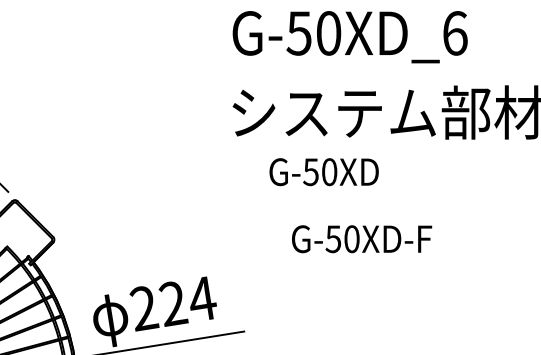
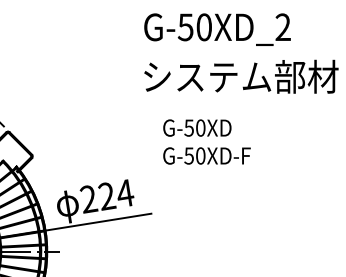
text: (455, 33) -> (283, 27), G-50XD_6 -> G-50XD_2
text: (324, 171) -> (197, 127), moved
text: (361, 238) -> (206, 155), moved

